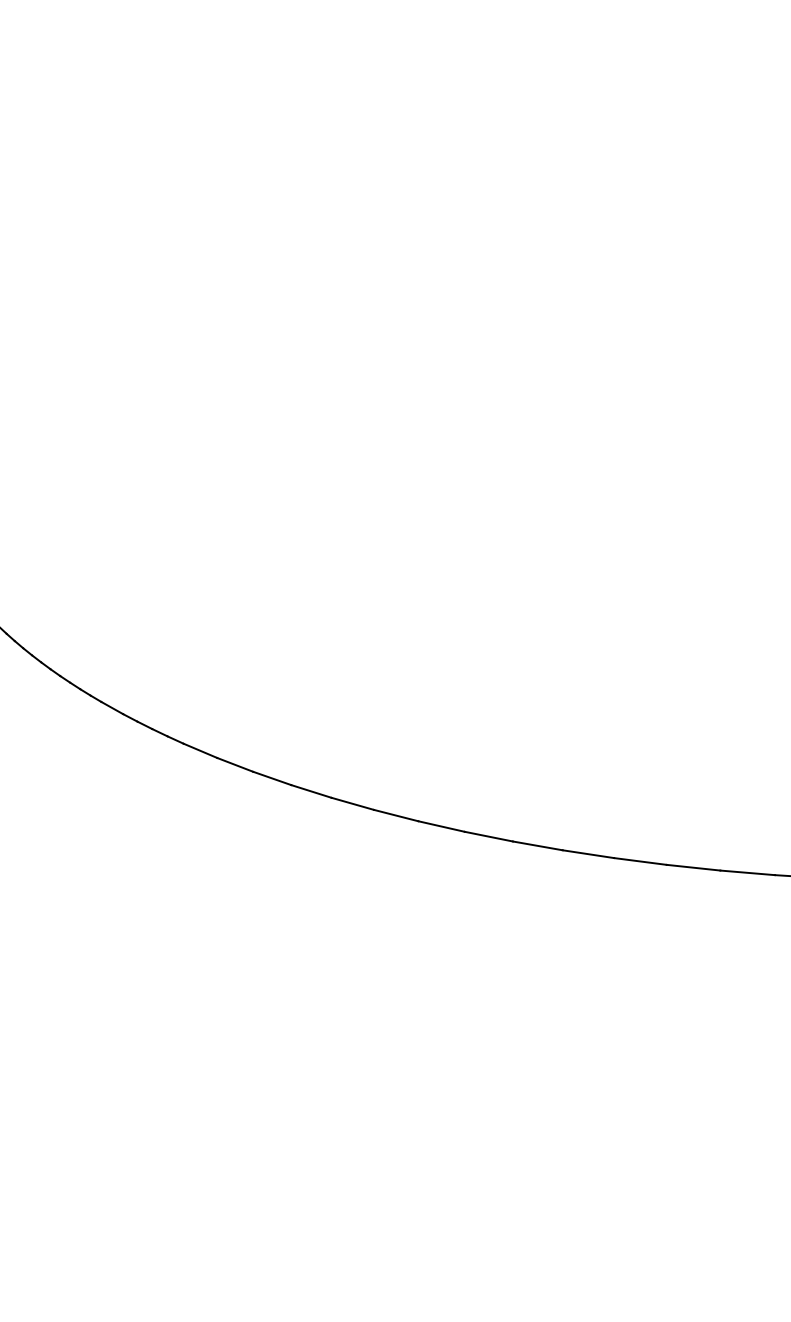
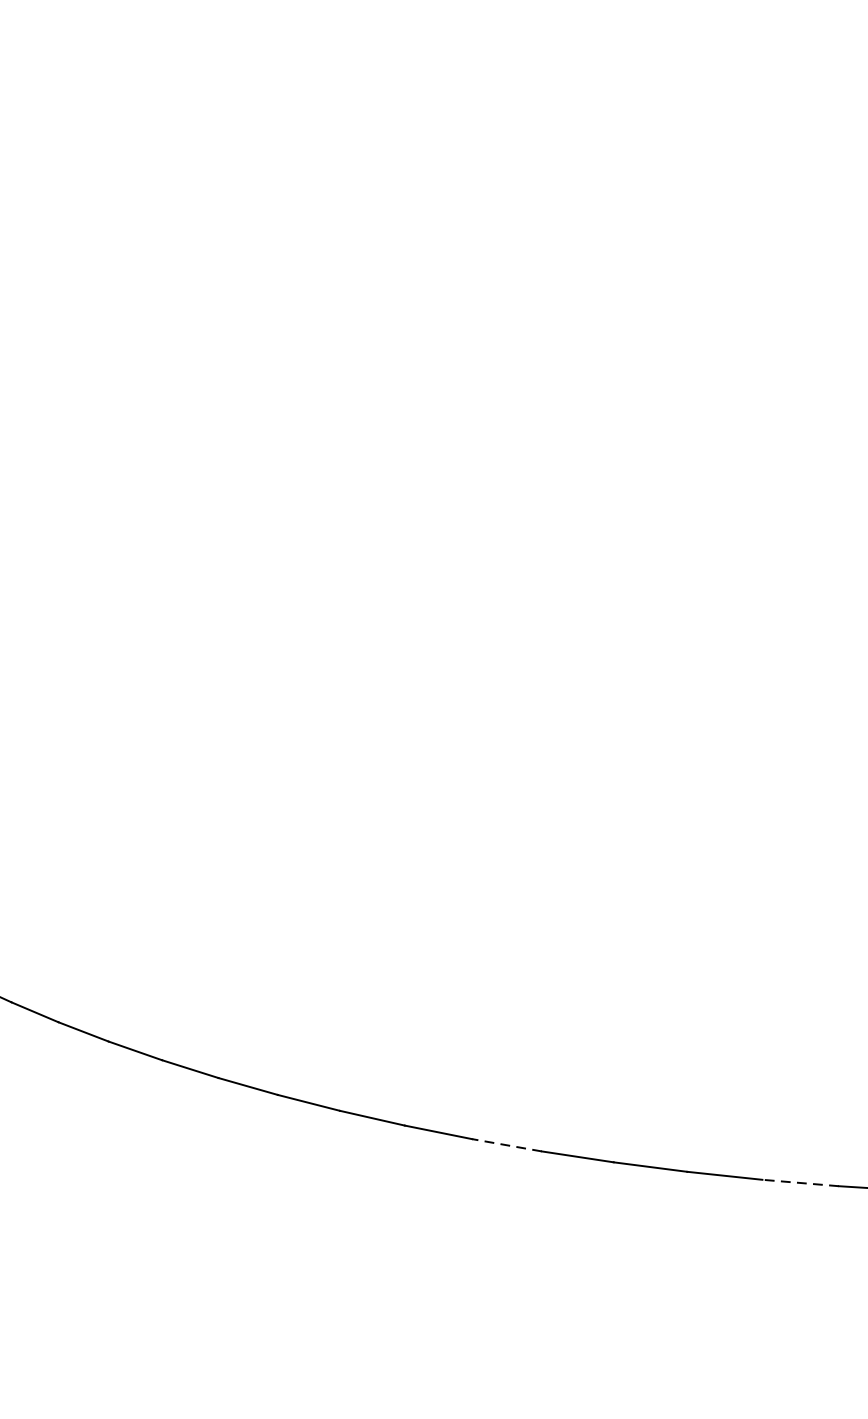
line: (537, 845) -> (506, 1144), solid -> dashed
line: (747, 872) -> (800, 1182), solid -> dashed

